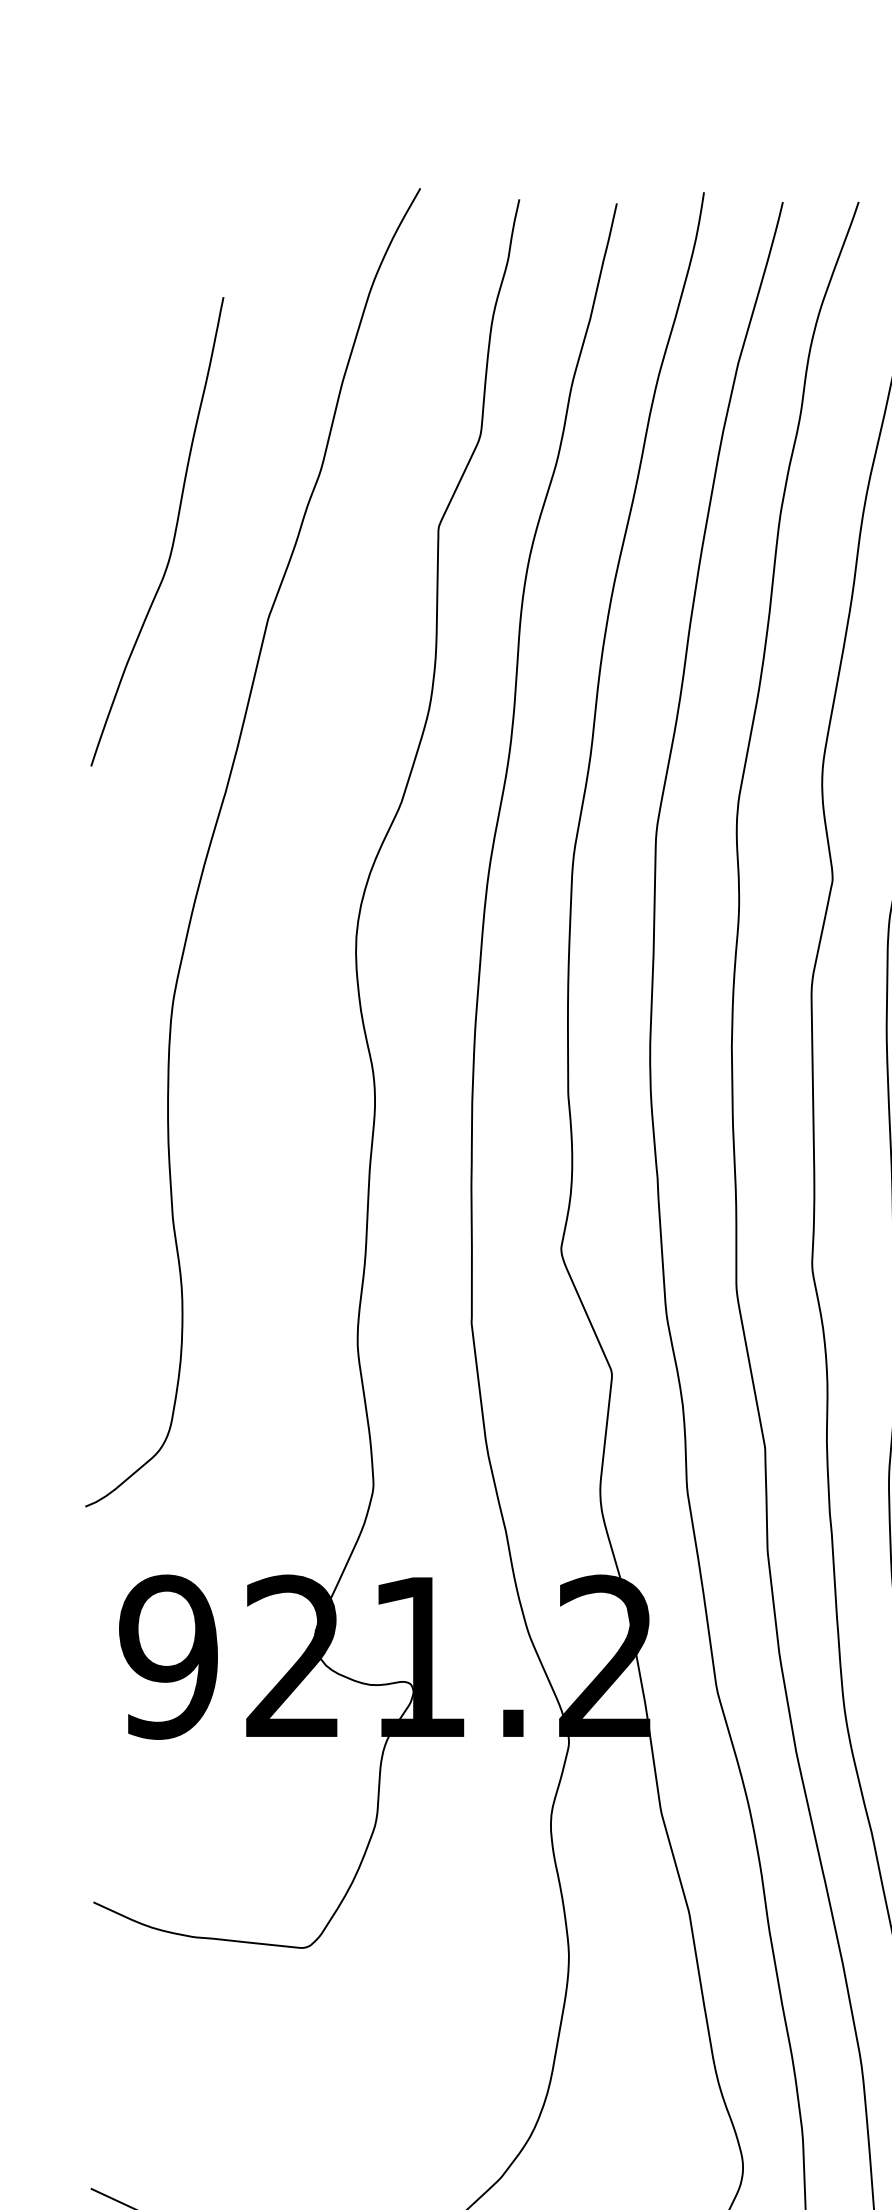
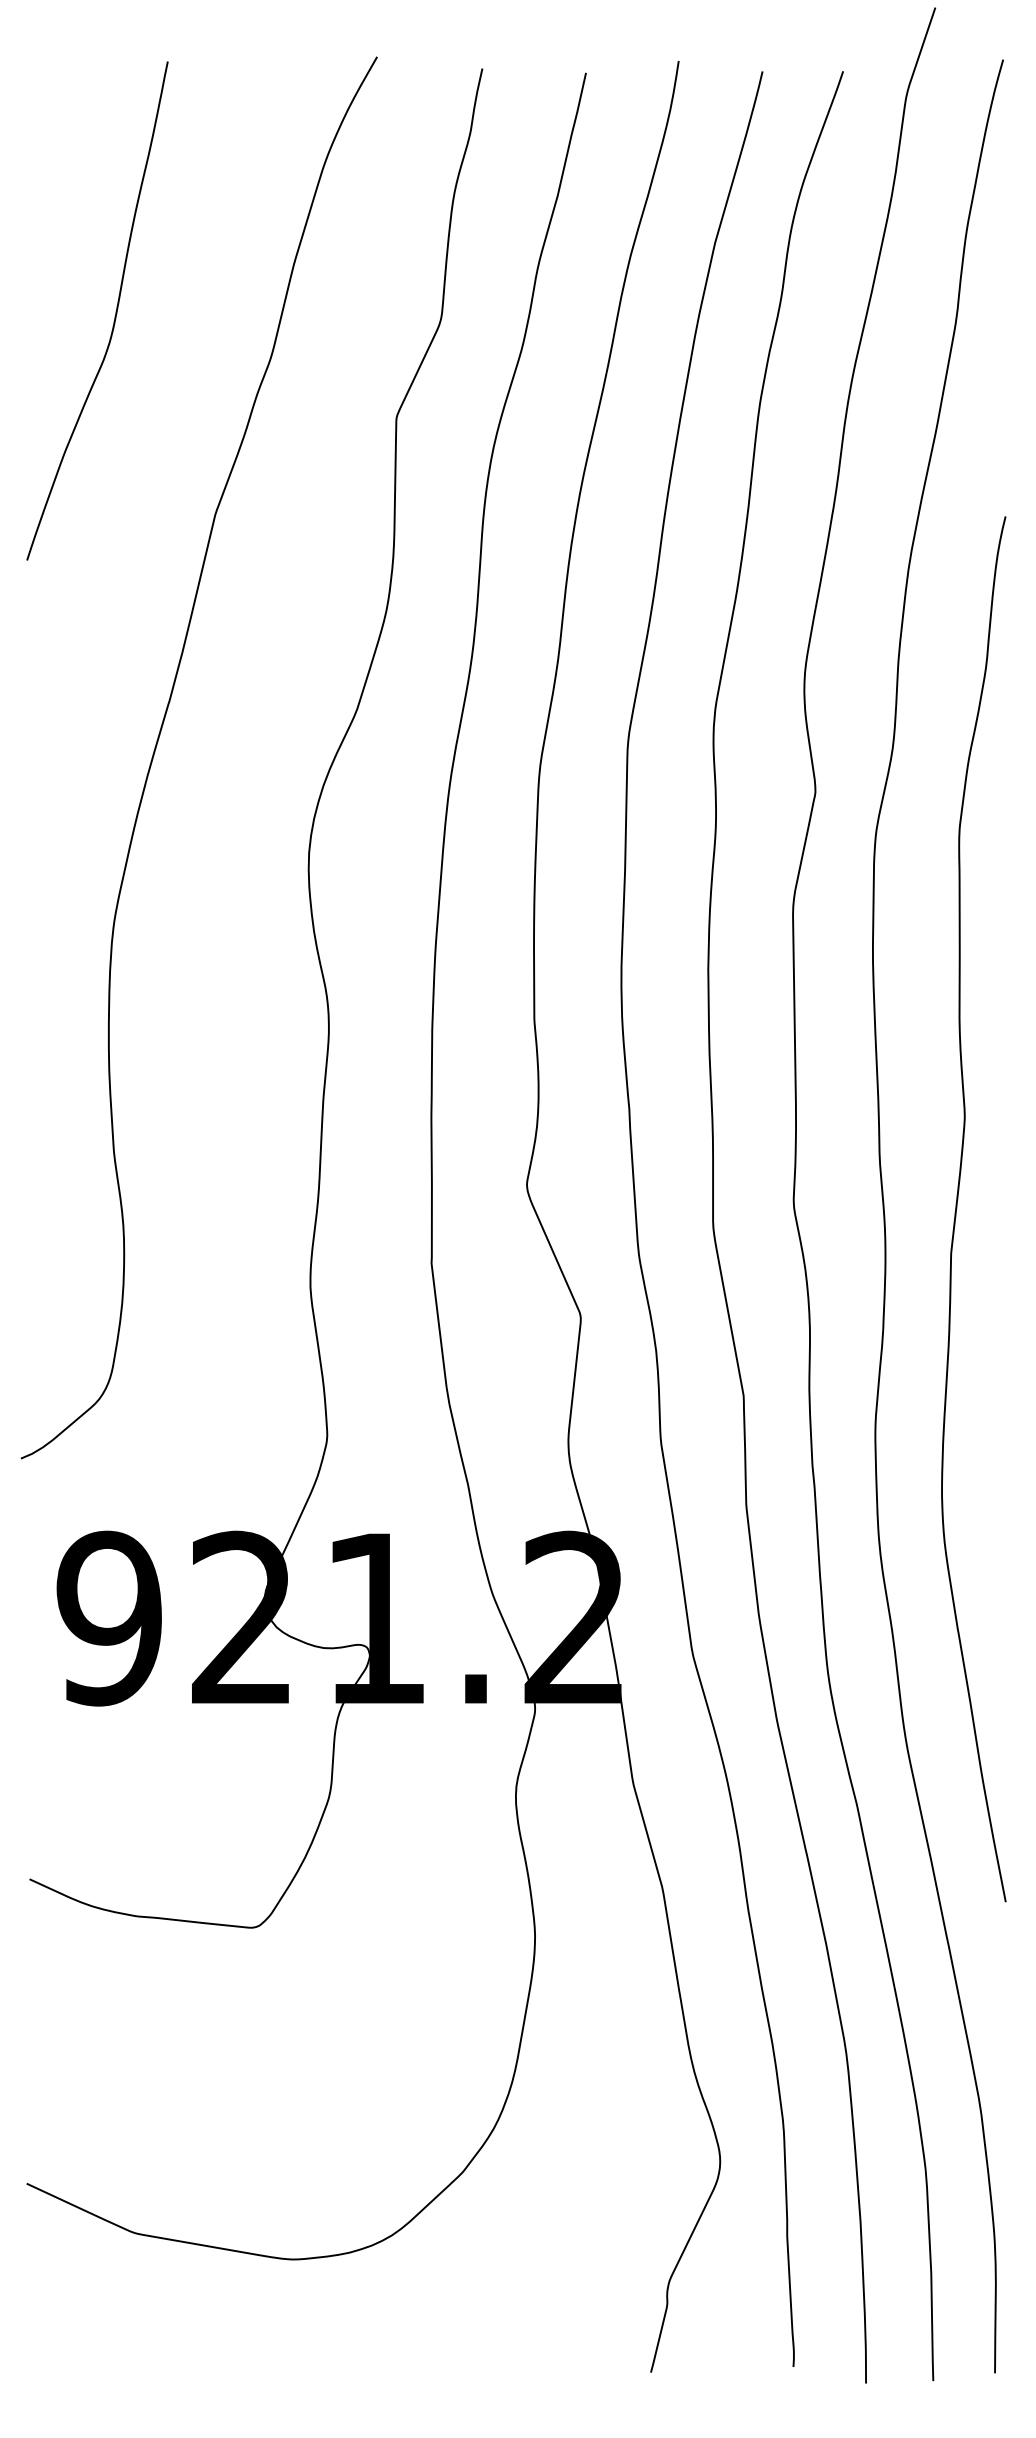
curve: (174, 532) -> (115, 311), moved

